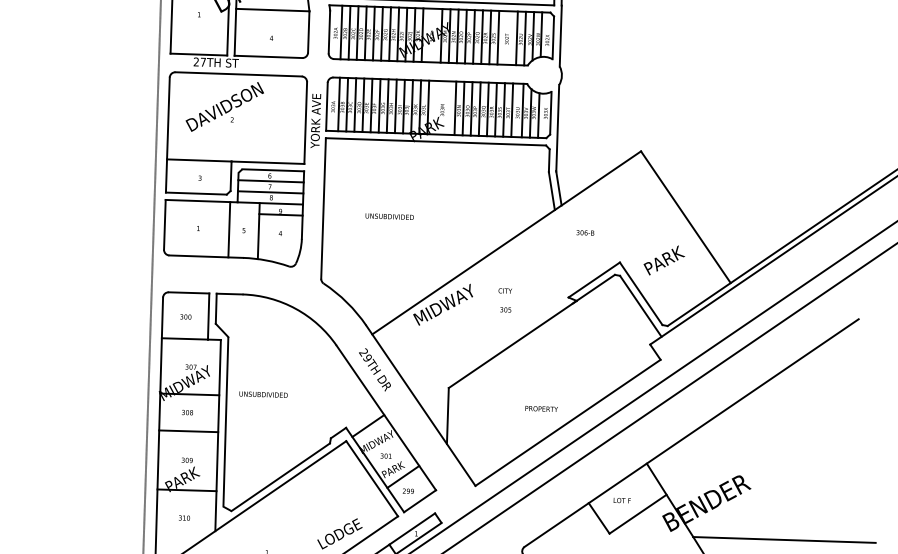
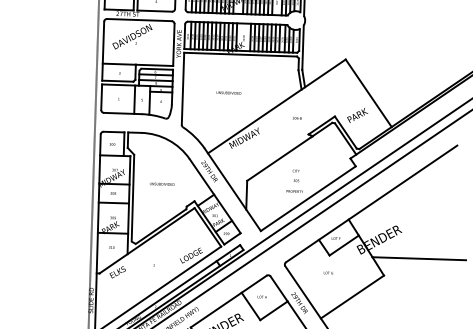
text: (388, 215) -> (228, 92), moved
text: (583, 233) -> (296, 118), moved
text: (503, 299) -> (295, 175), moved
text: (264, 393) -> (162, 183), moved

